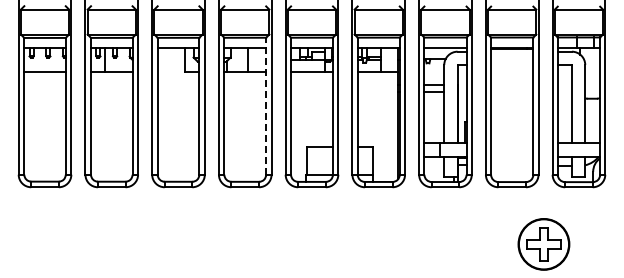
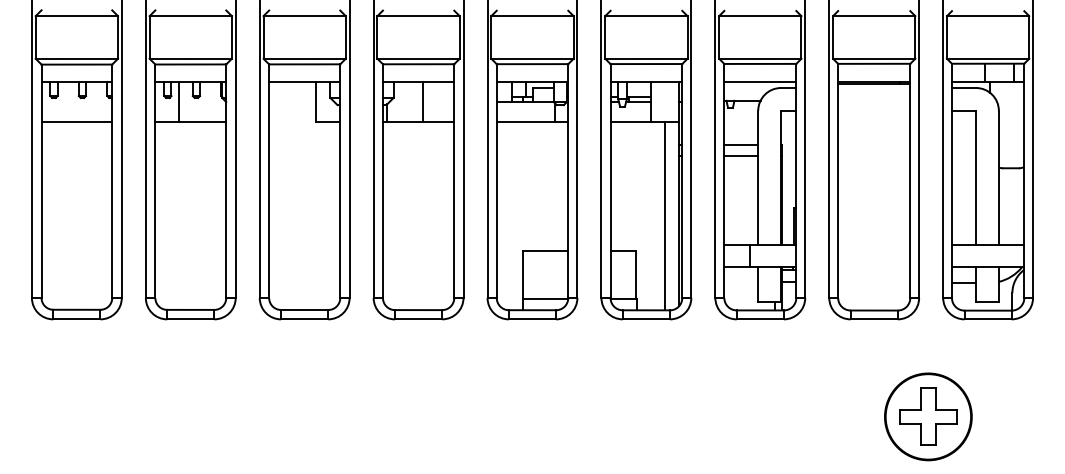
line: (266, 105) -> (454, 179), dashed -> solid
line: (389, 126) -> (664, 215), added

